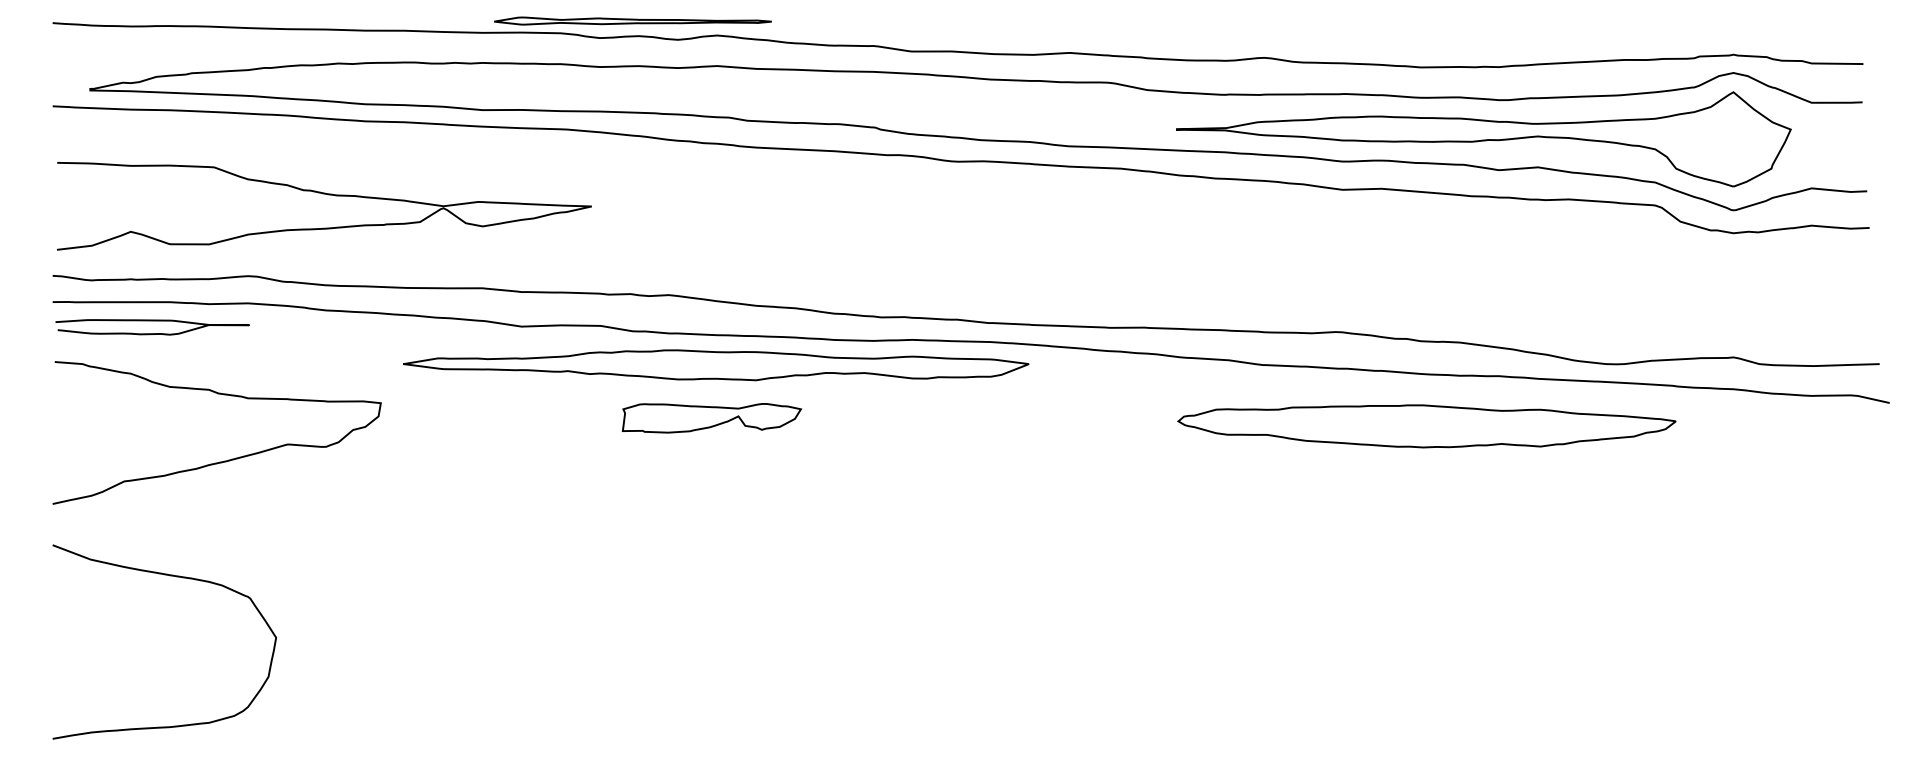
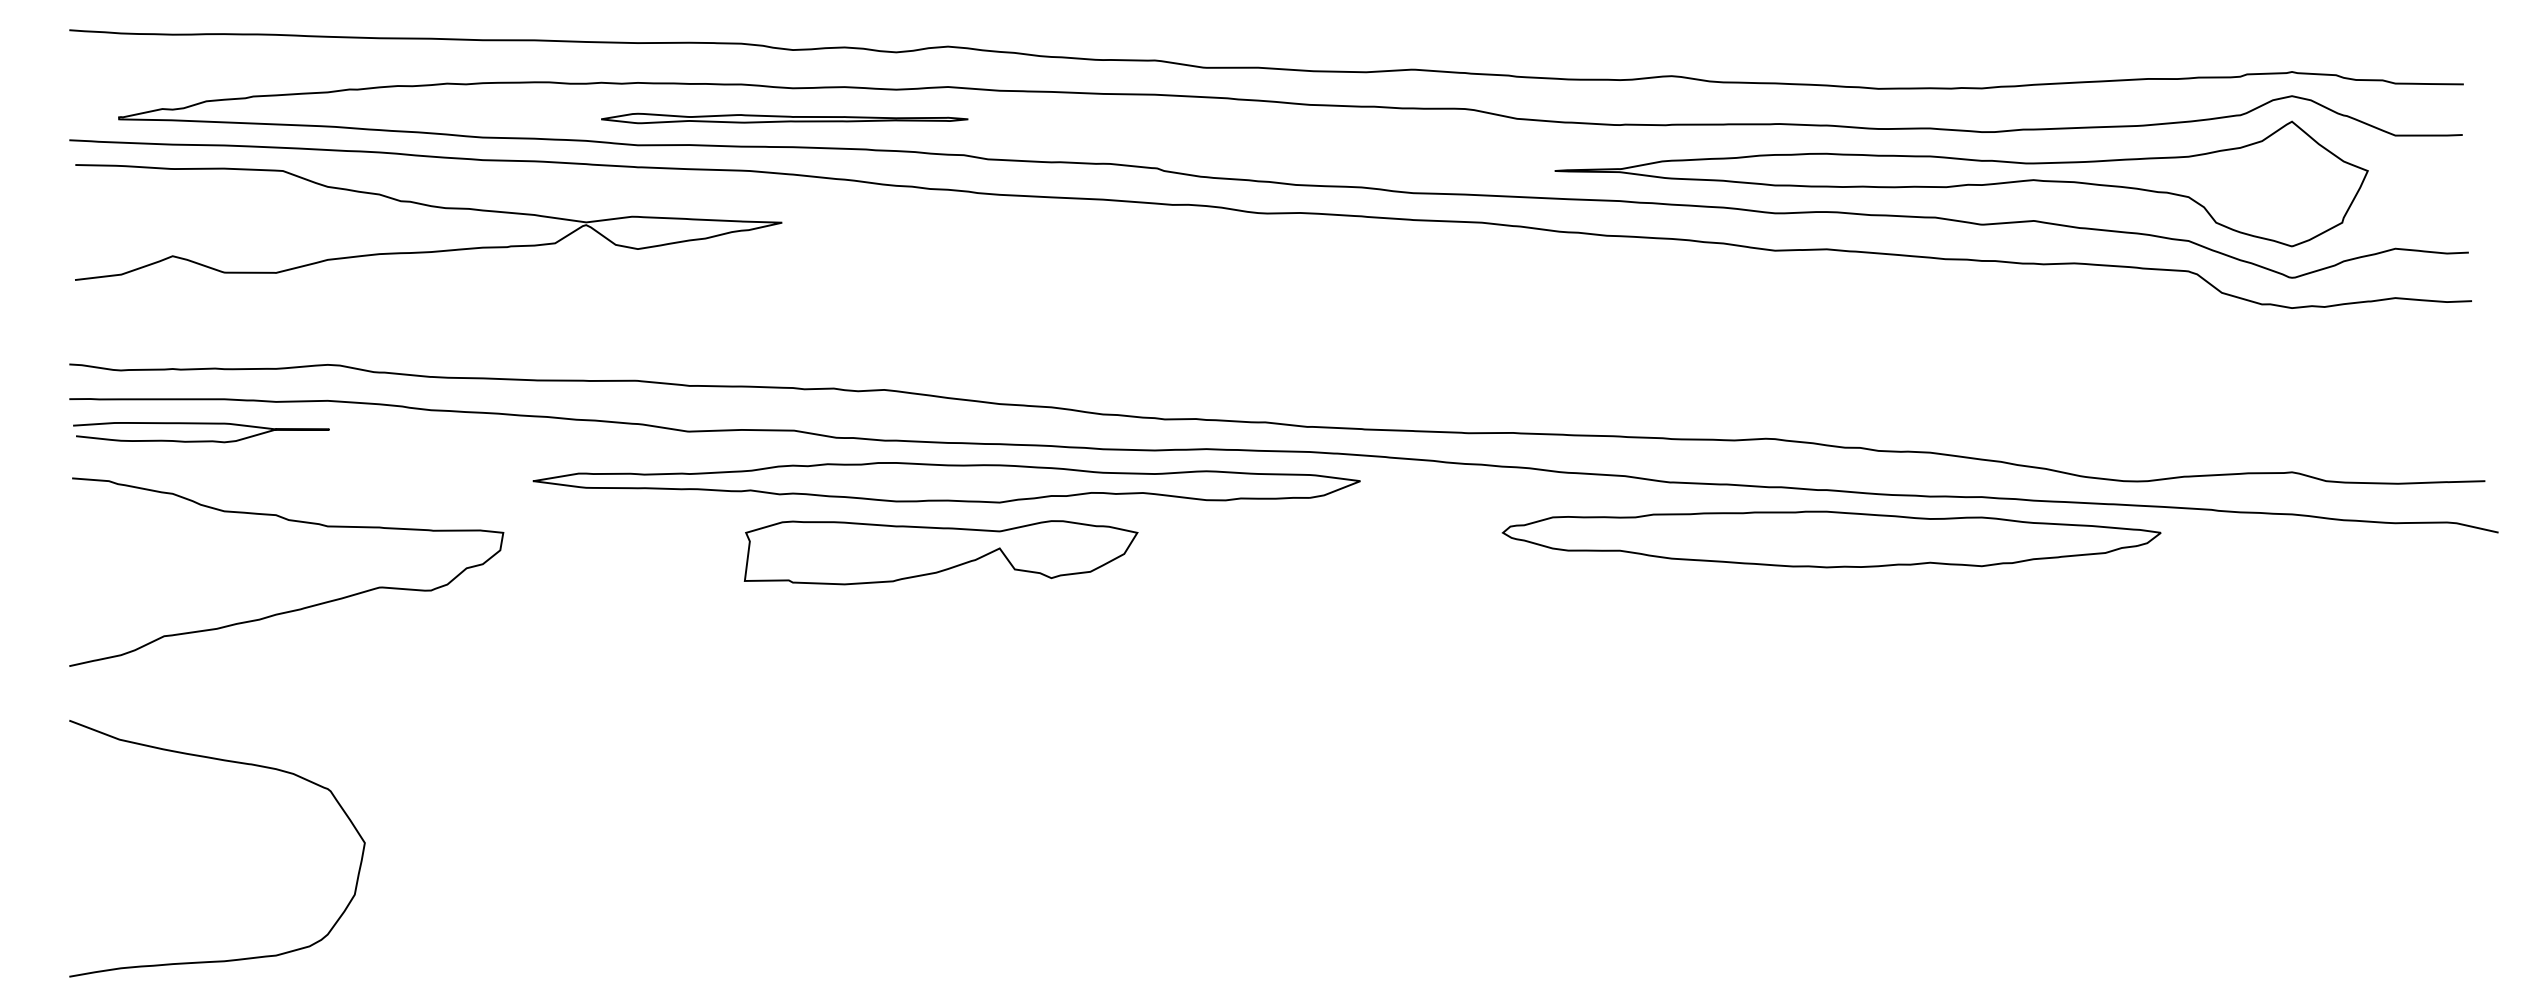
part: (632, 21) -> (784, 118), moved
curve: (326, 194) -> (431, 207), moved
part: (711, 418) -> (940, 552), size x1.67
part: (1426, 426) -> (1831, 539), moved

